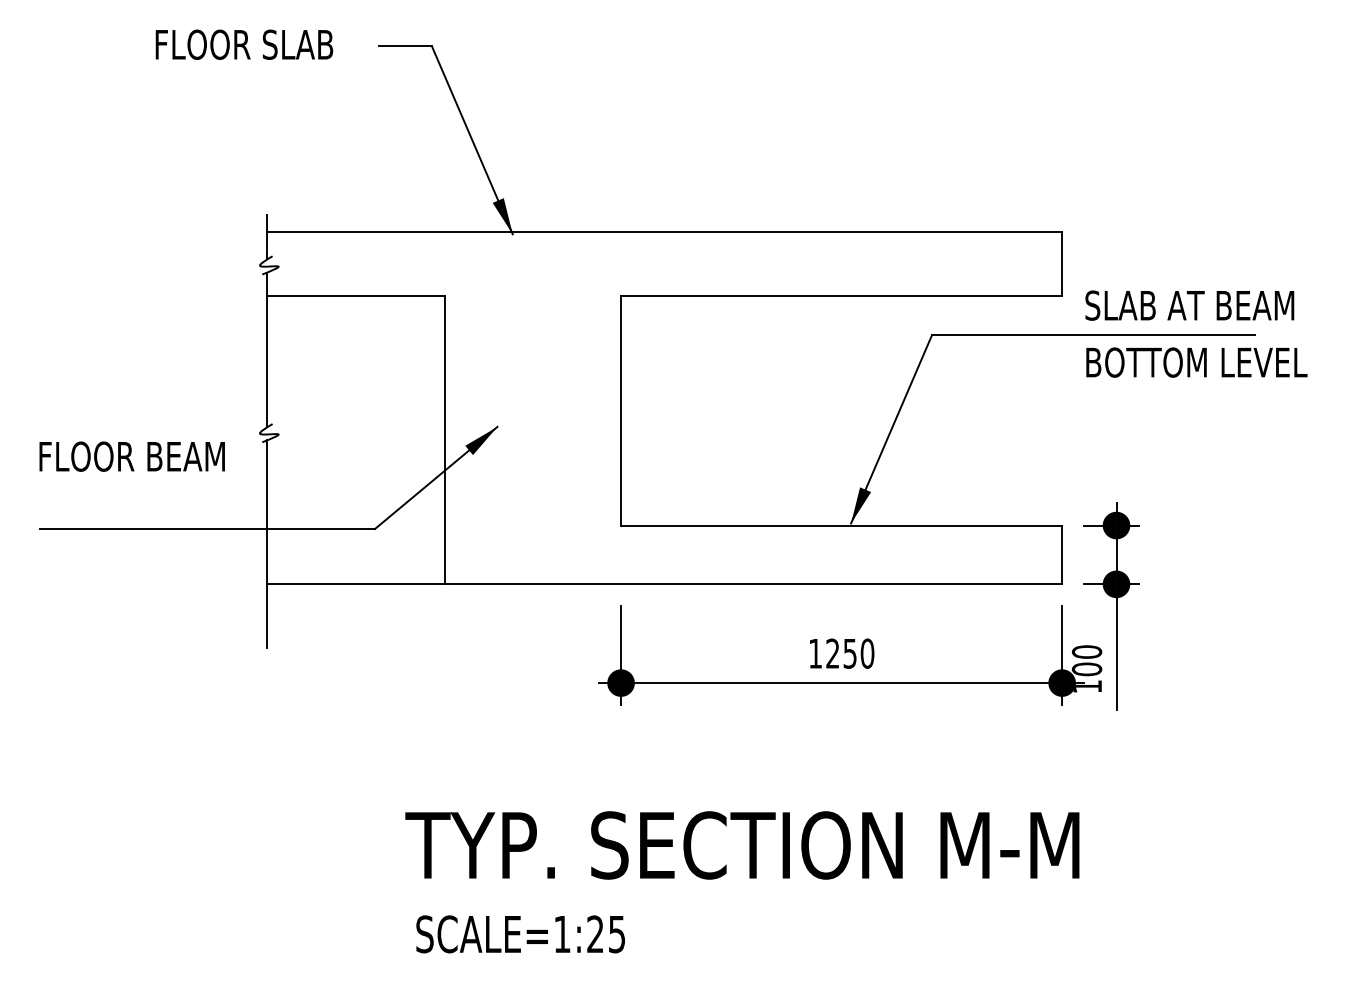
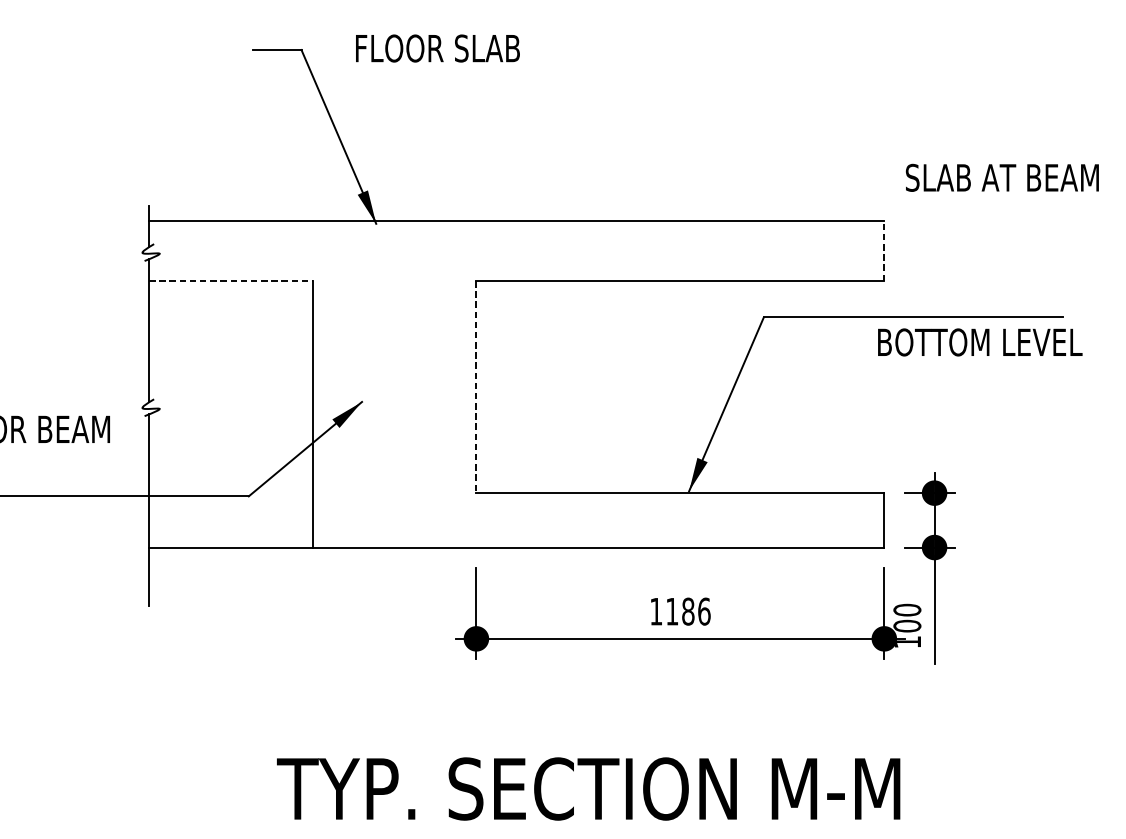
text: (244, 44) -> (437, 48), moved
line: (1062, 263) -> (884, 250), solid -> dashed
line: (355, 296) -> (230, 281), solid -> dashed
text: (1189, 305) -> (1002, 177), moved
text: (1196, 362) -> (979, 342), moved
line: (621, 410) -> (476, 386), solid -> dashed
text: (850, 653) -> (688, 611), 1250 -> 1186

